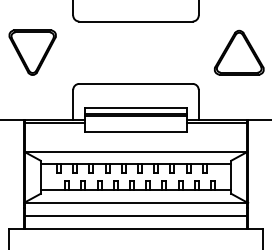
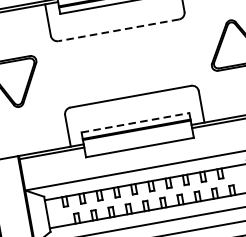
line: (135, 21) -> (118, 30), solid -> dashed
line: (135, 108) -> (135, 122), solid -> dashed

